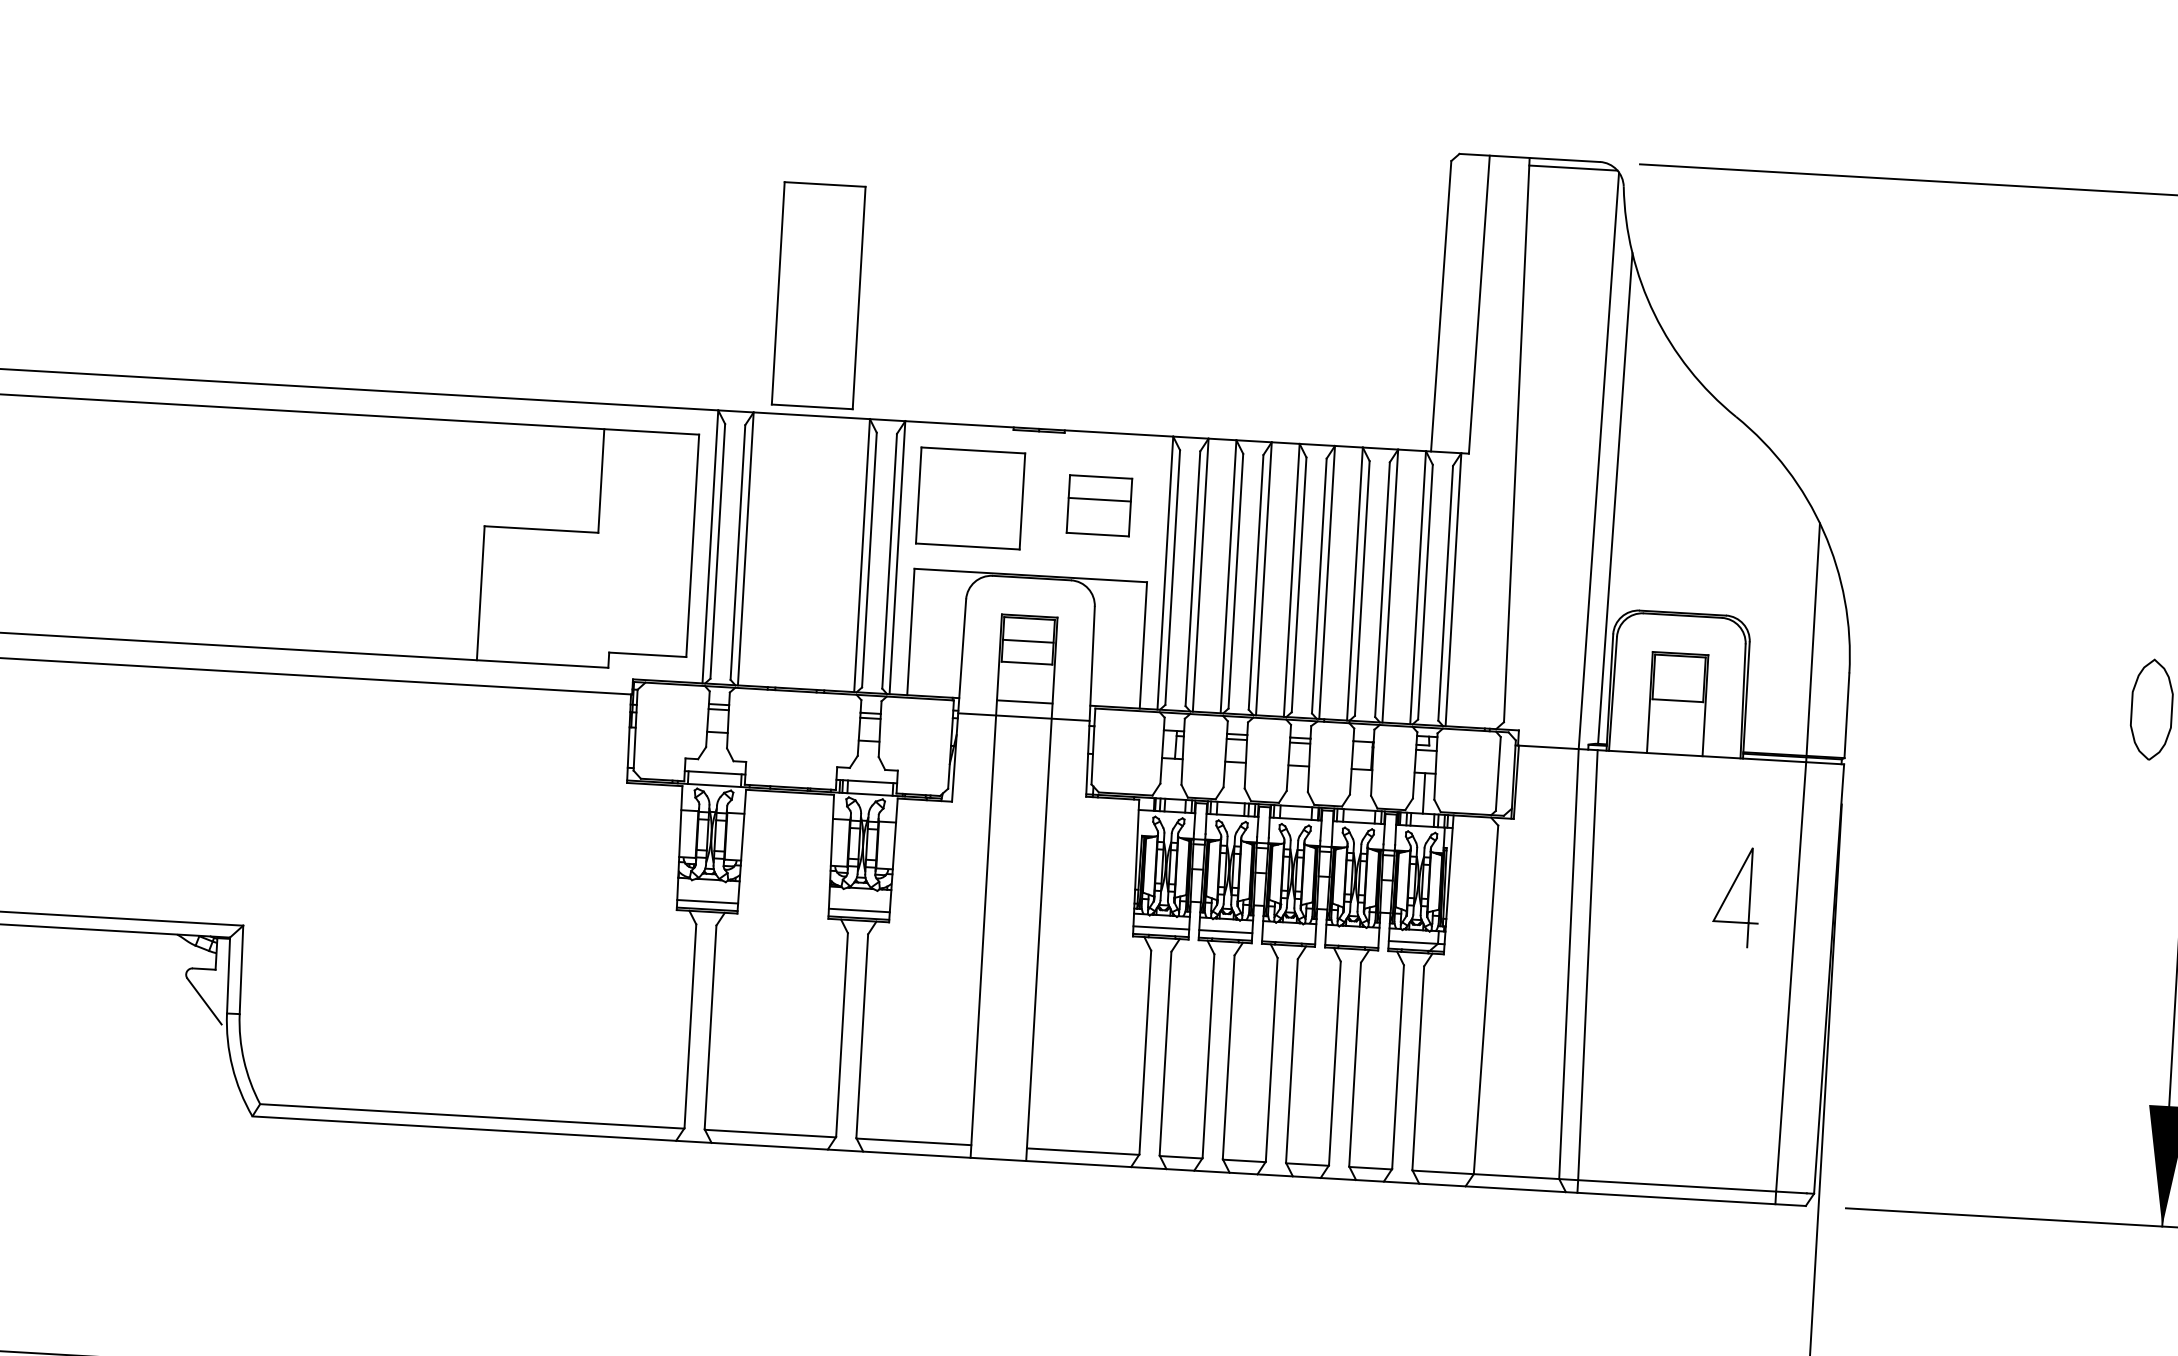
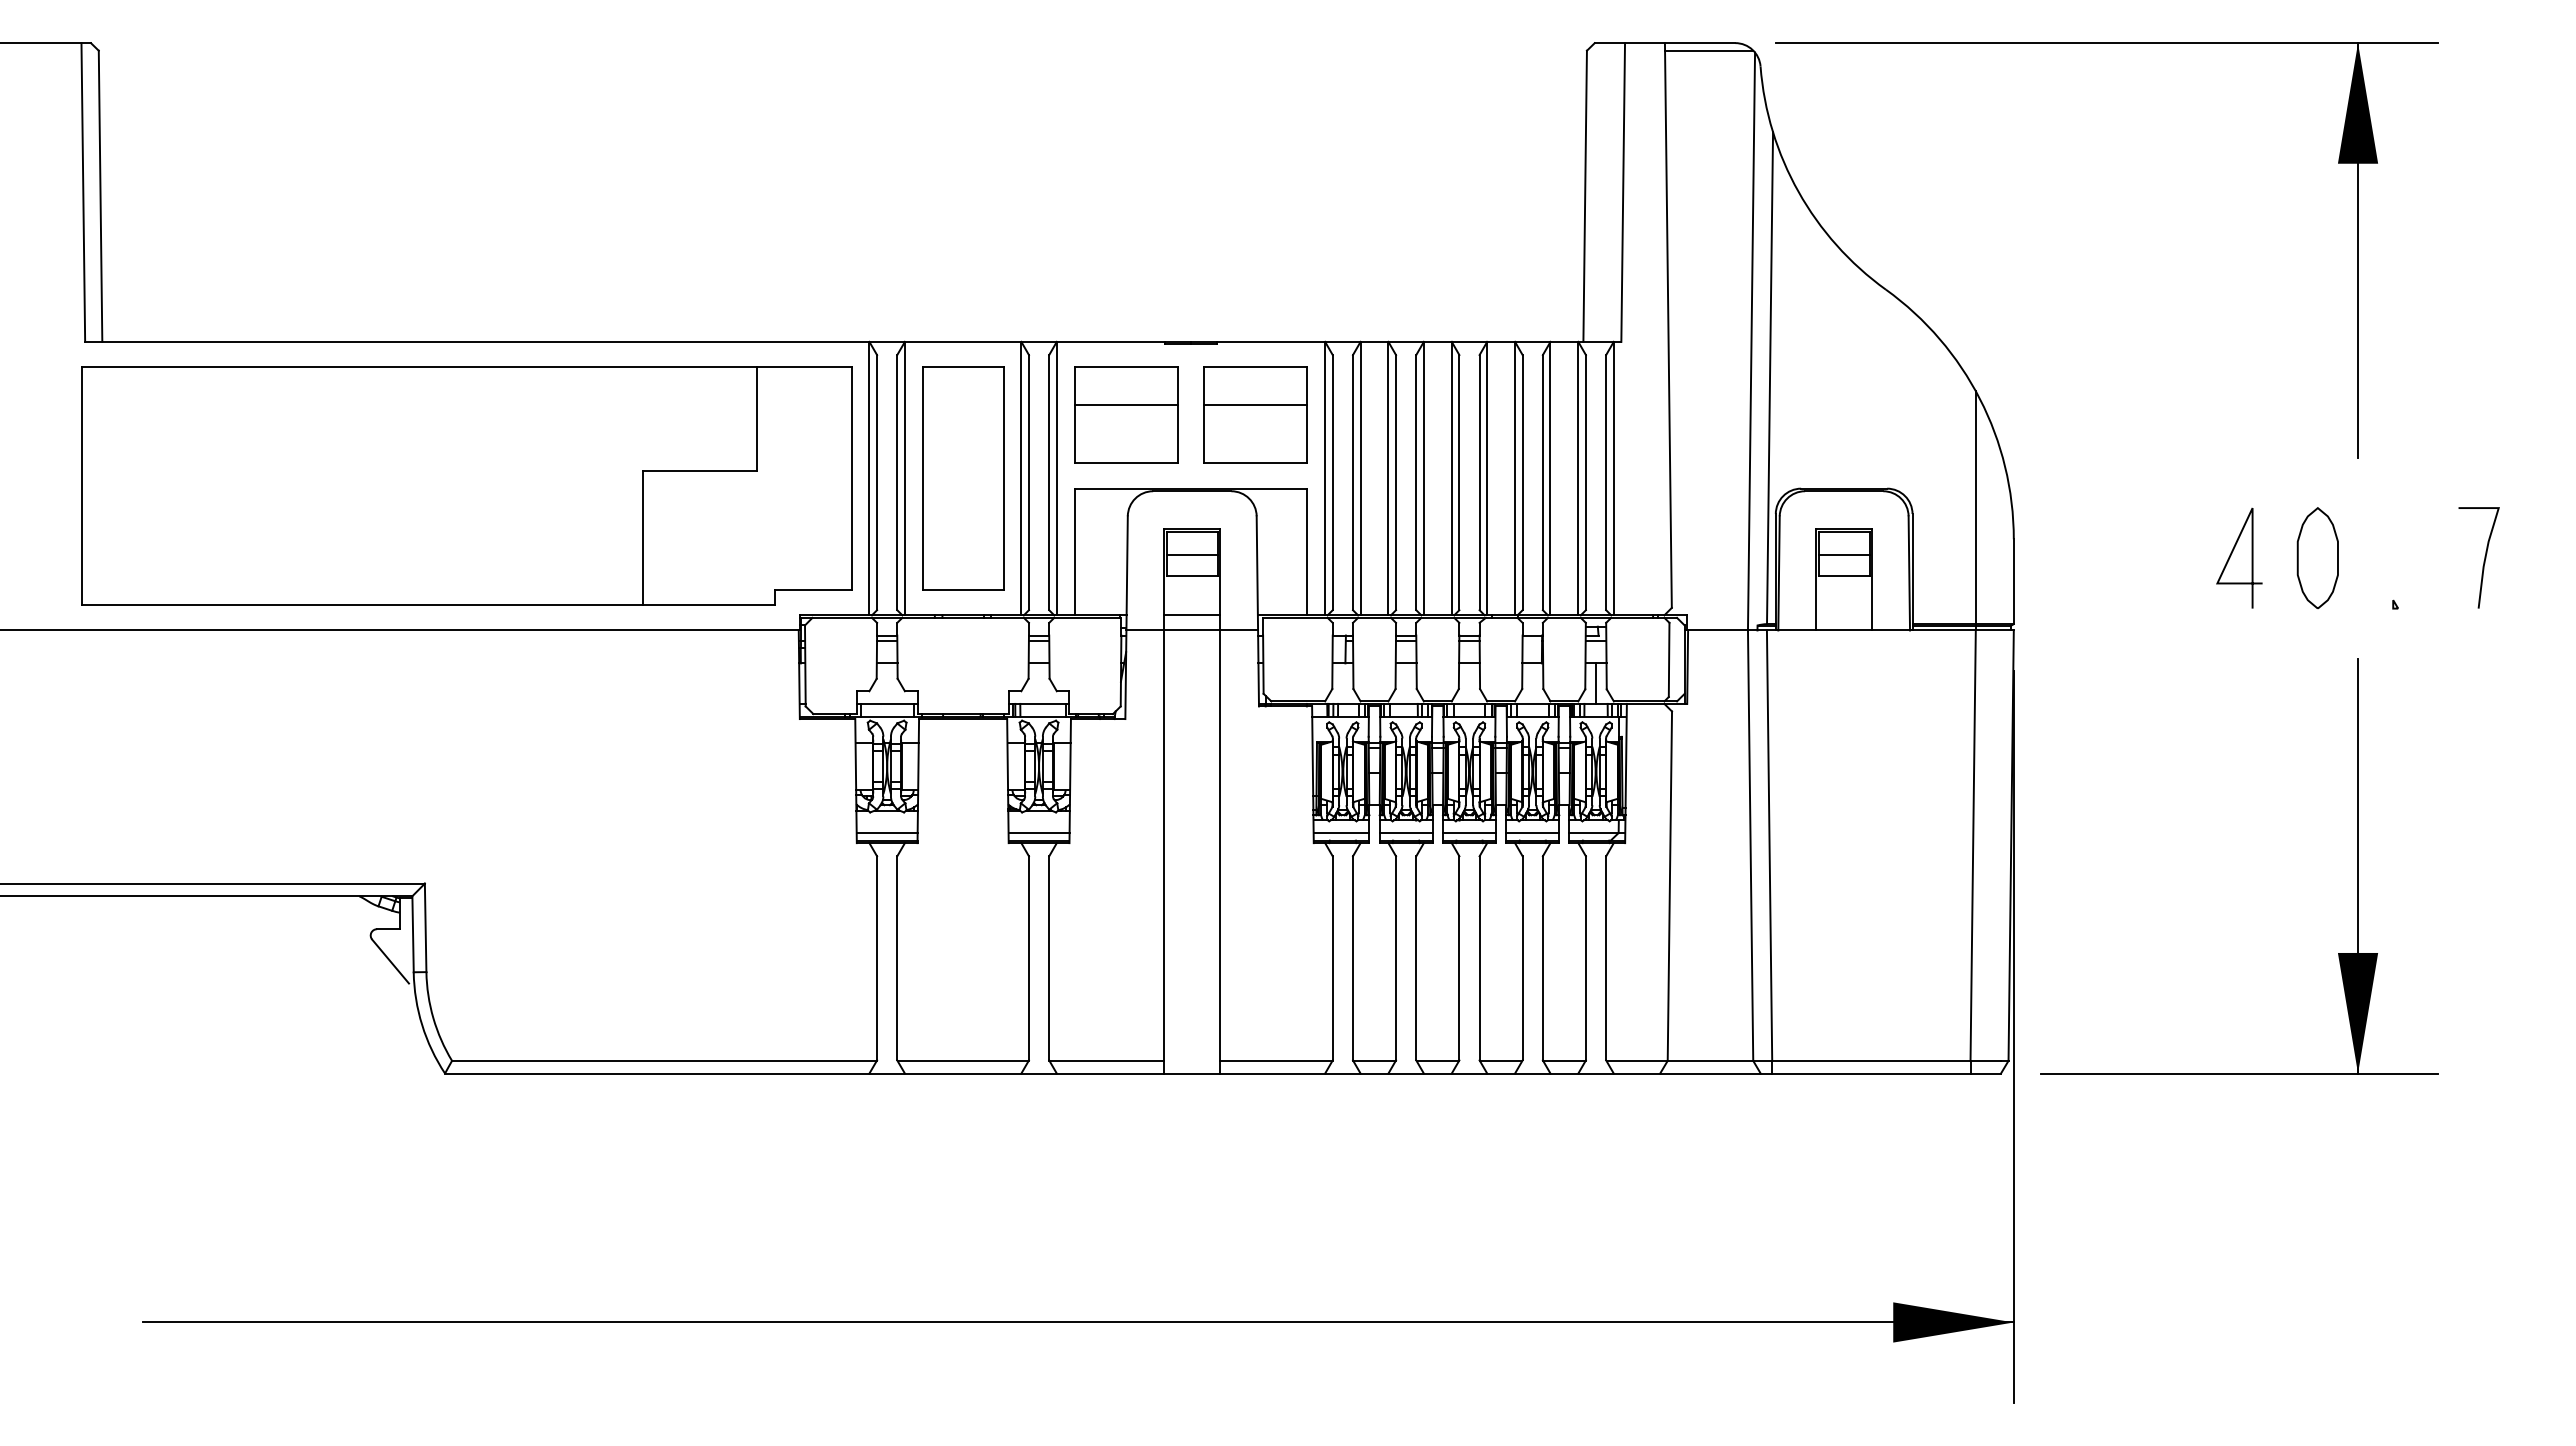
part: (819, 295) -> (963, 478), moved
line: (971, 488) -> (1126, 405), added
part: (1099, 505) -> (1255, 414), size x1.67
line: (1678, 678) -> (1843, 554), added
line: (1730, 892) -> (2232, 553), moved
line: (1289, 935) -> (1469, 833), added
line: (1351, 939) -> (1532, 833), added

